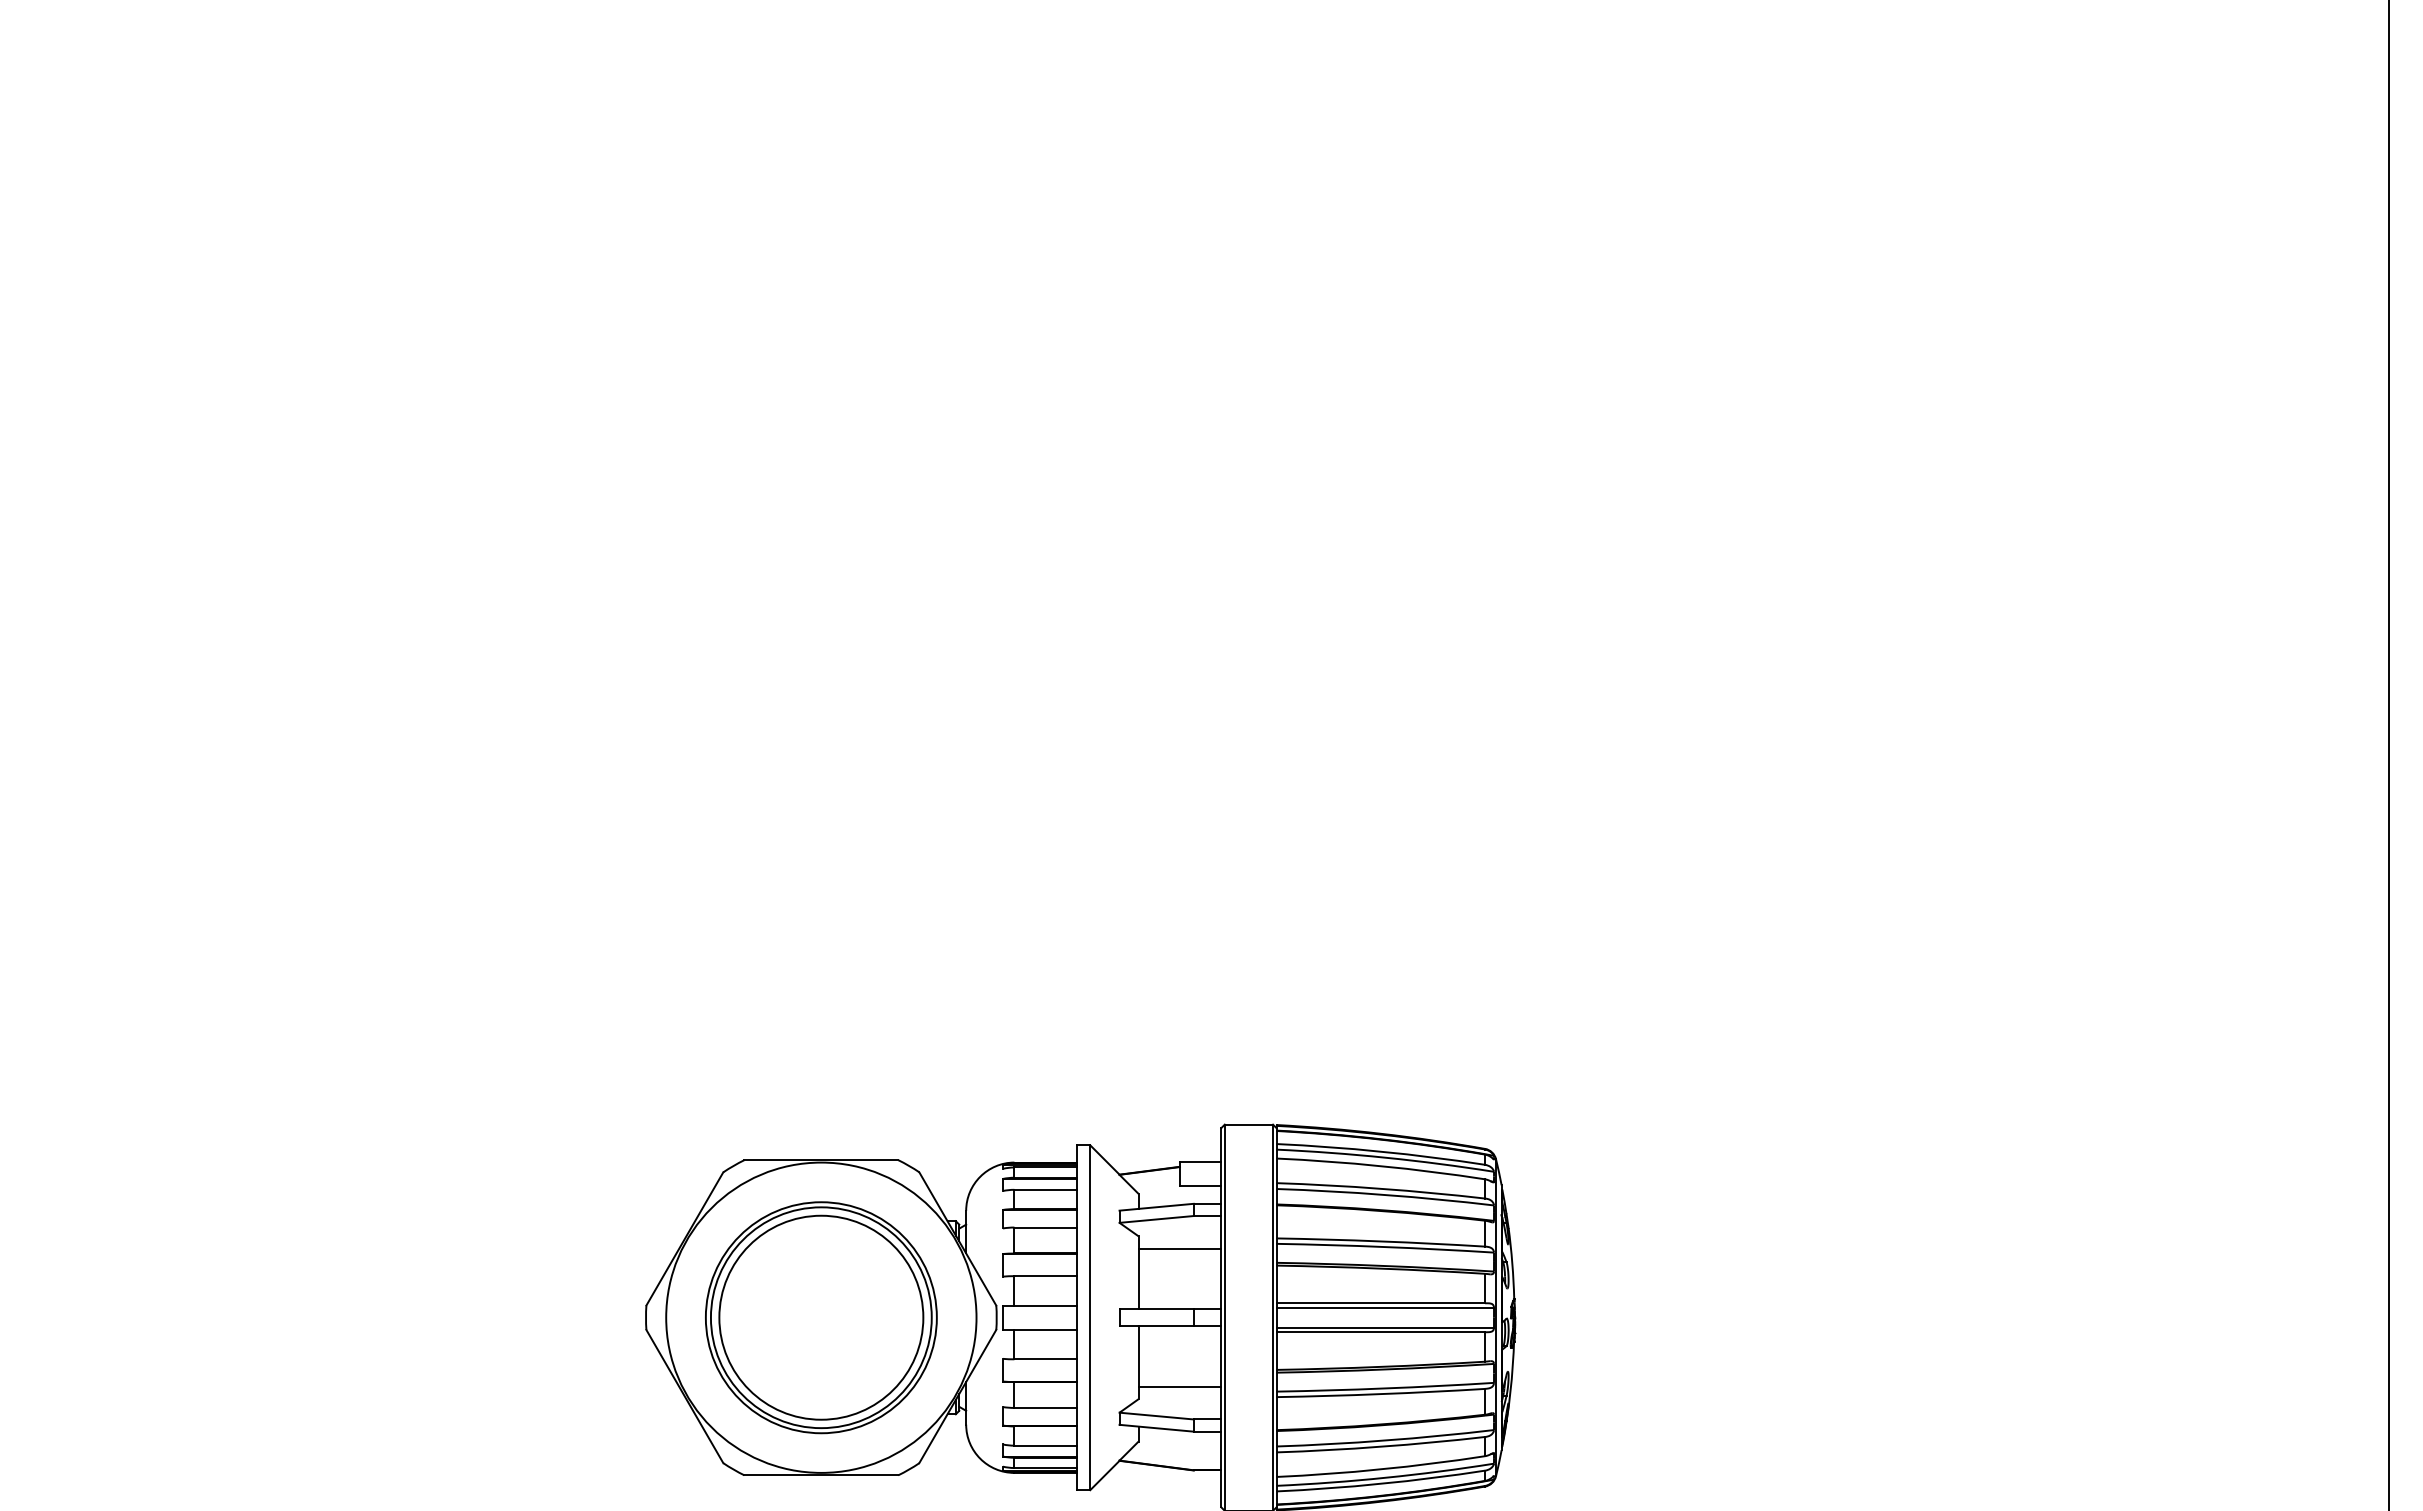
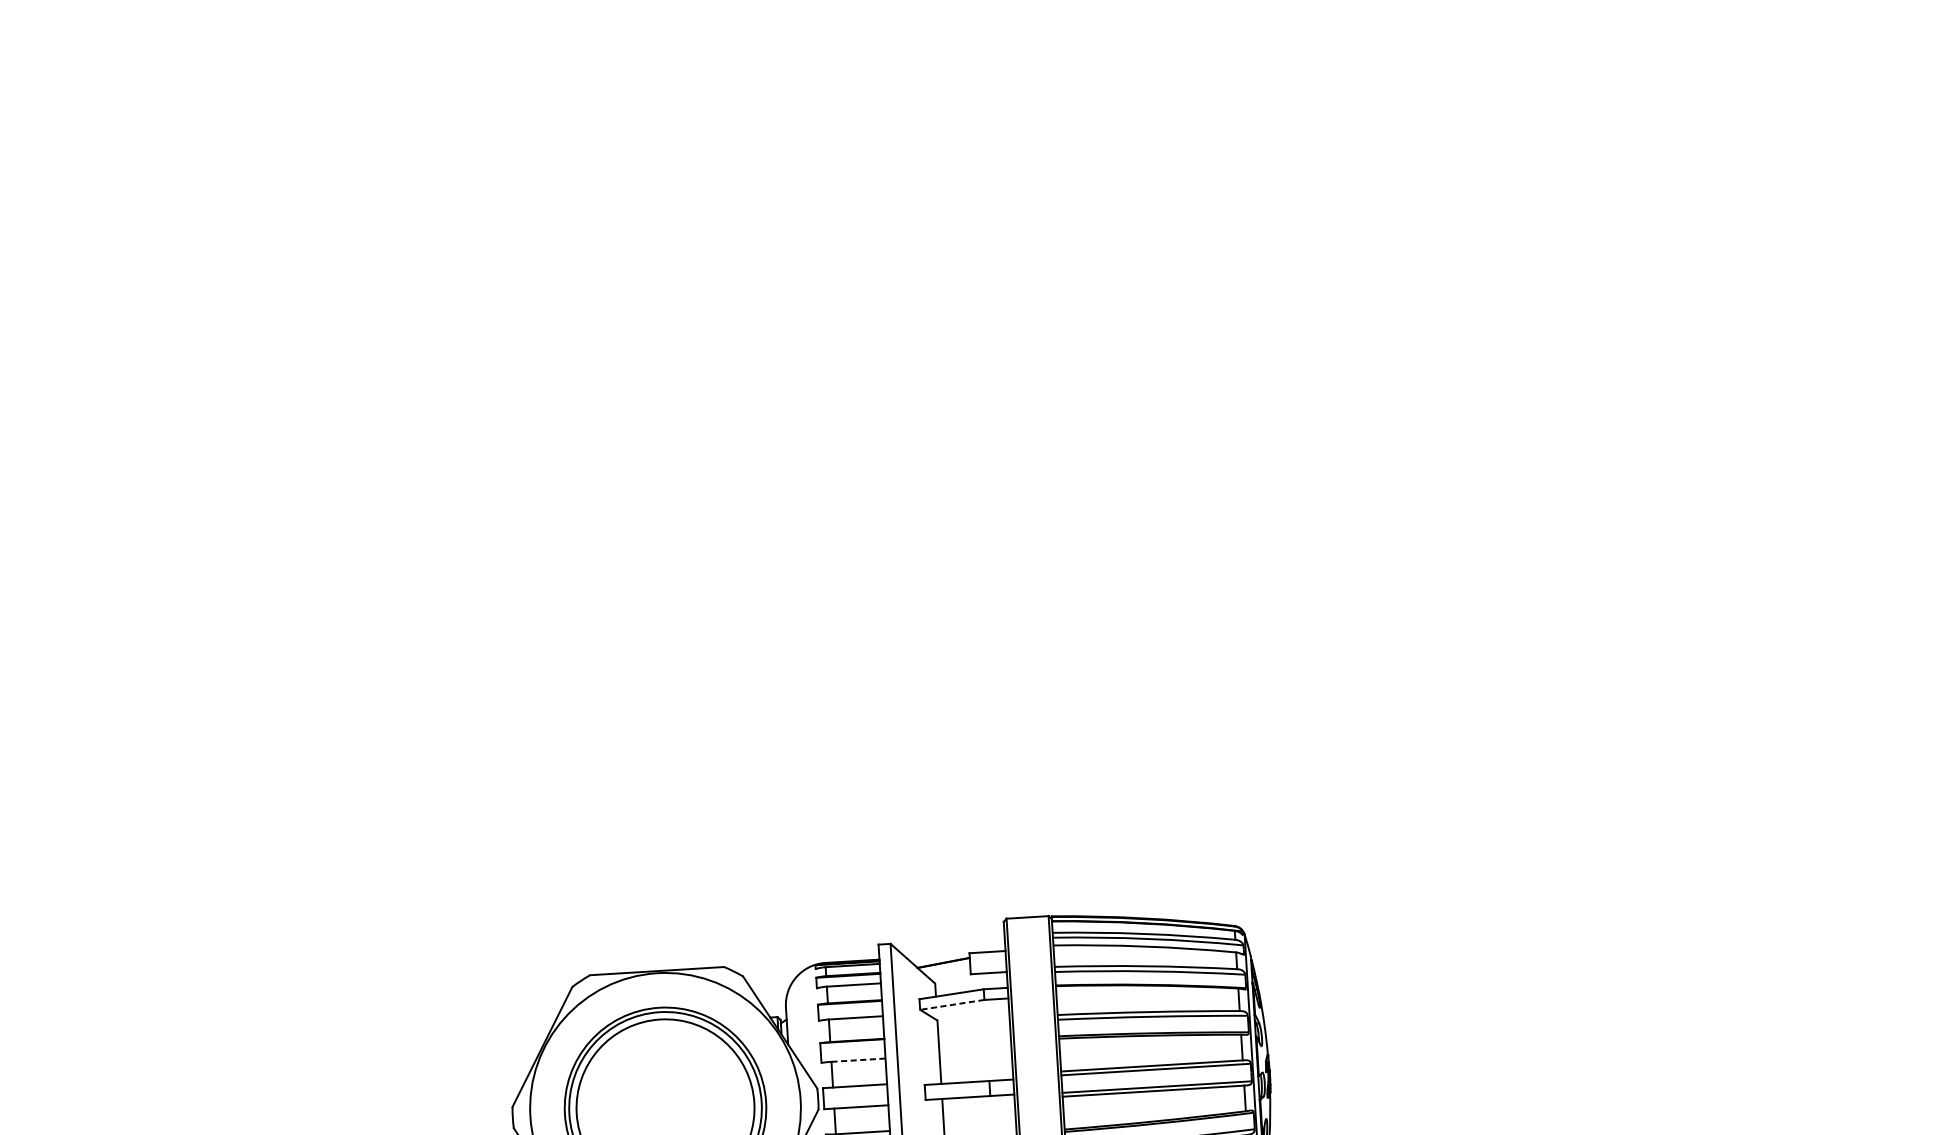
line: (1156, 1219) -> (952, 1004), solid -> dashed
line: (1179, 1248) -> (973, 1028), removed
line: (1045, 1276) -> (858, 1060), solid -> dashed

